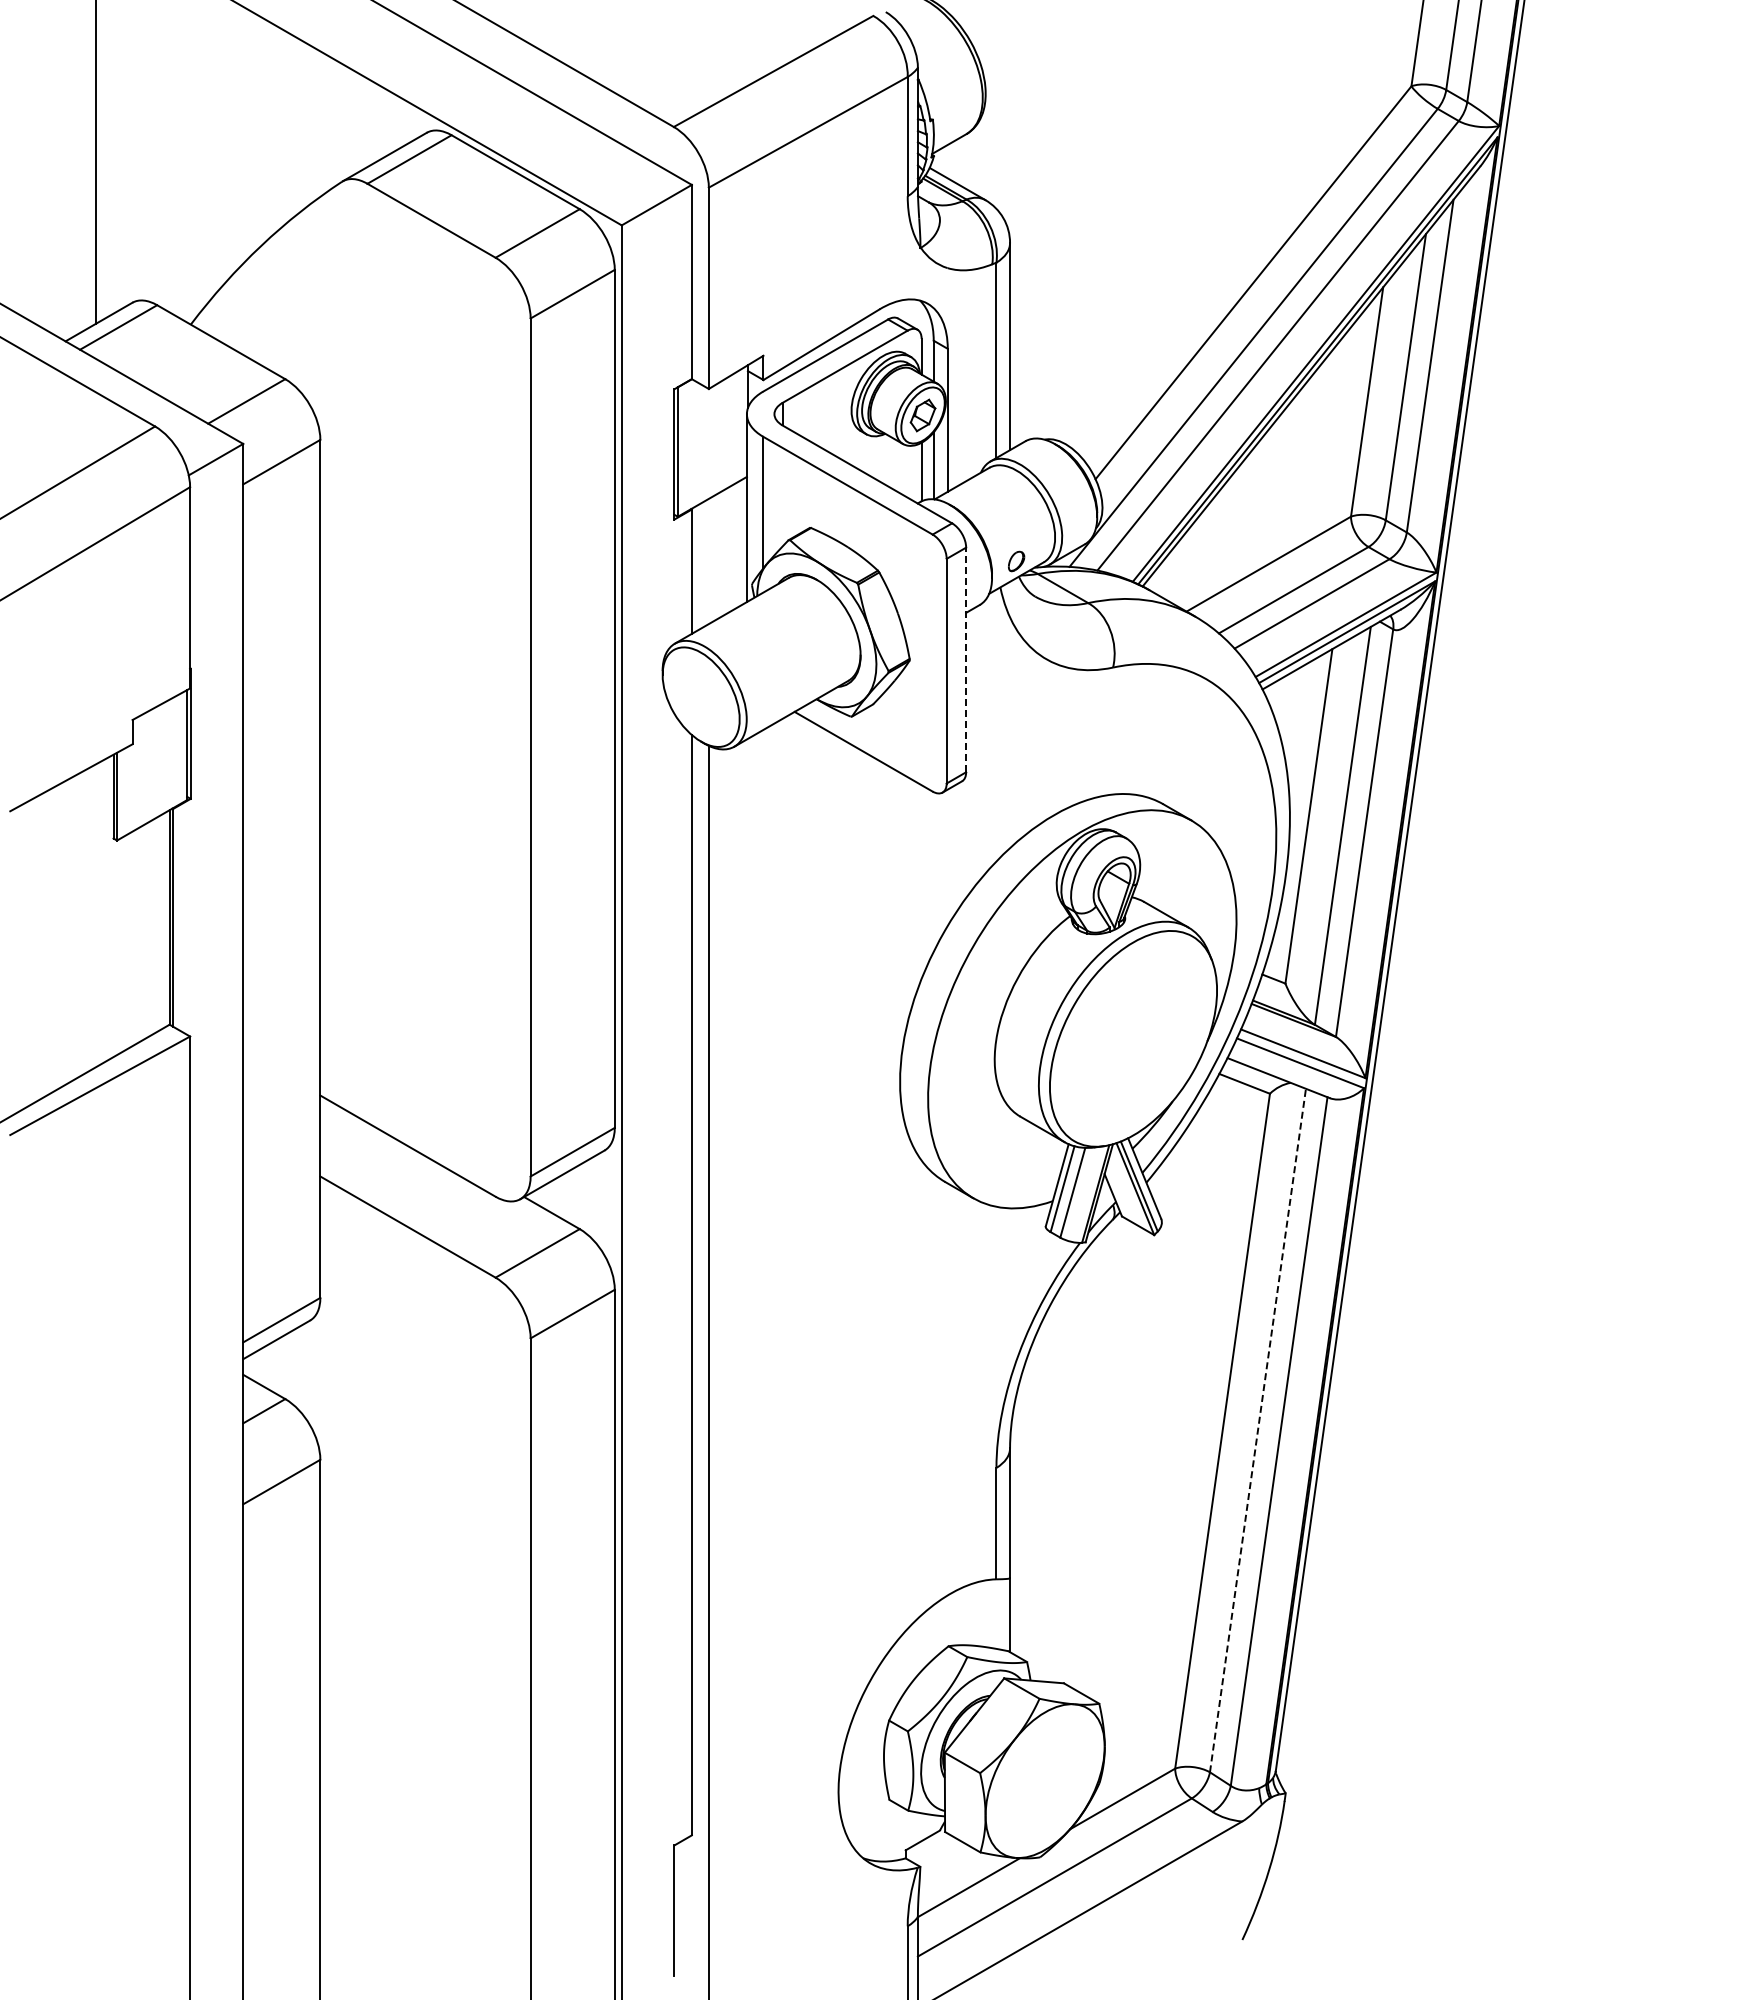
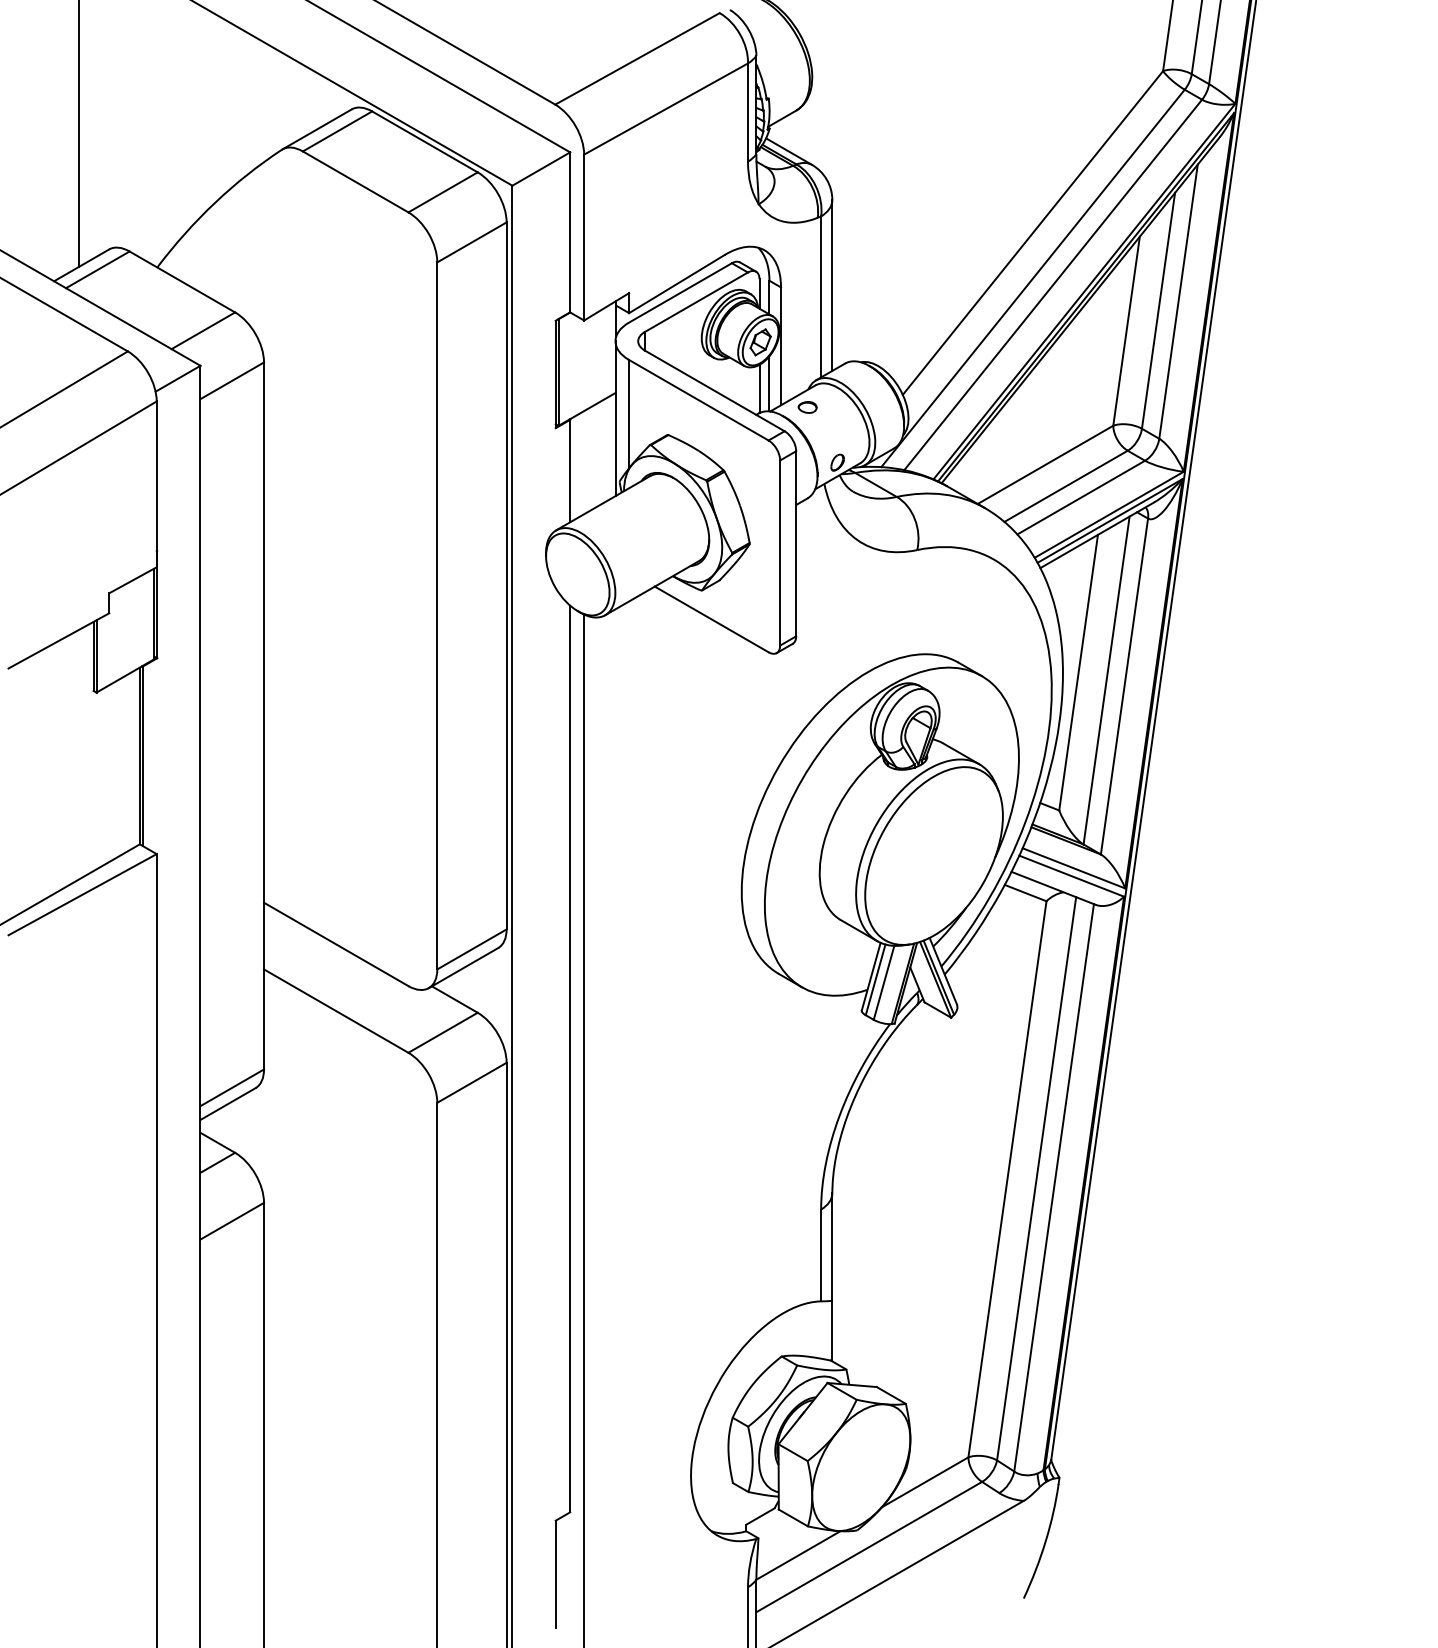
part: (979, 494) -> (807, 407), added
line: (966, 659) -> (796, 543), dashed -> solid
line: (1258, 1430) -> (1037, 1178), dashed -> solid

